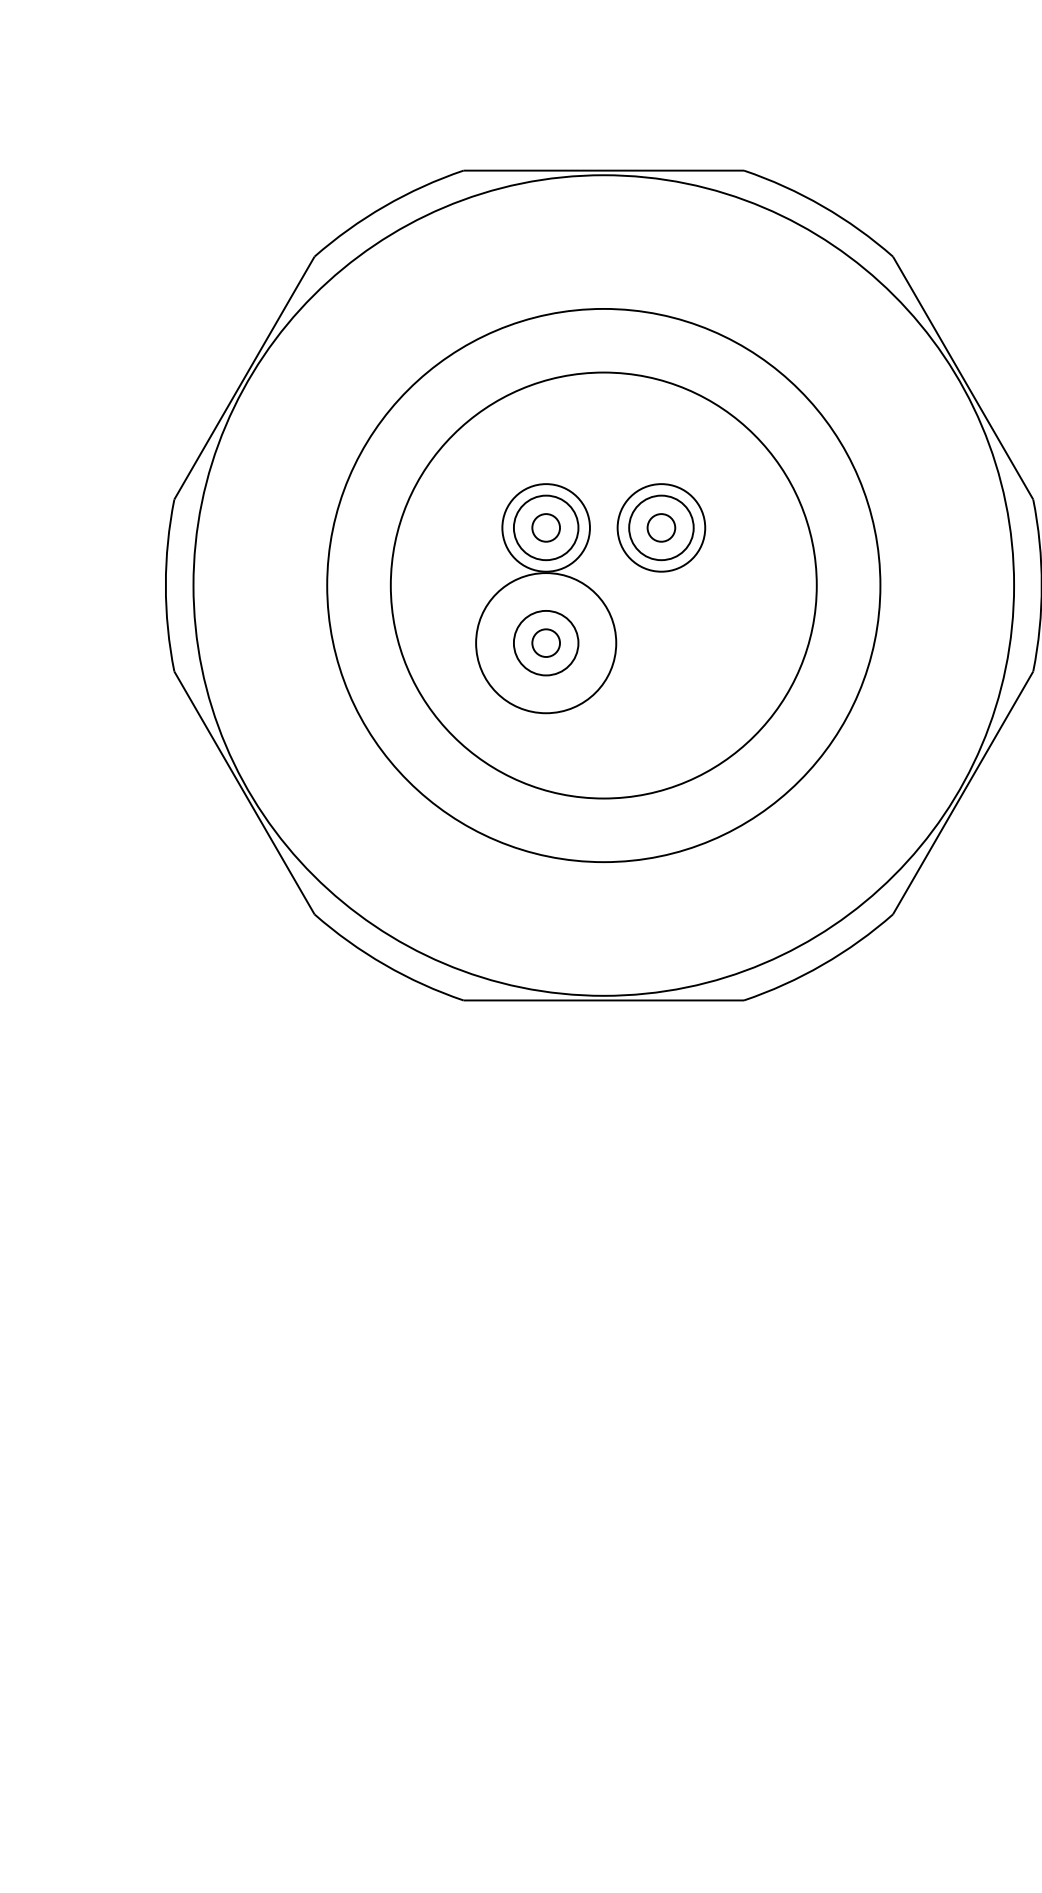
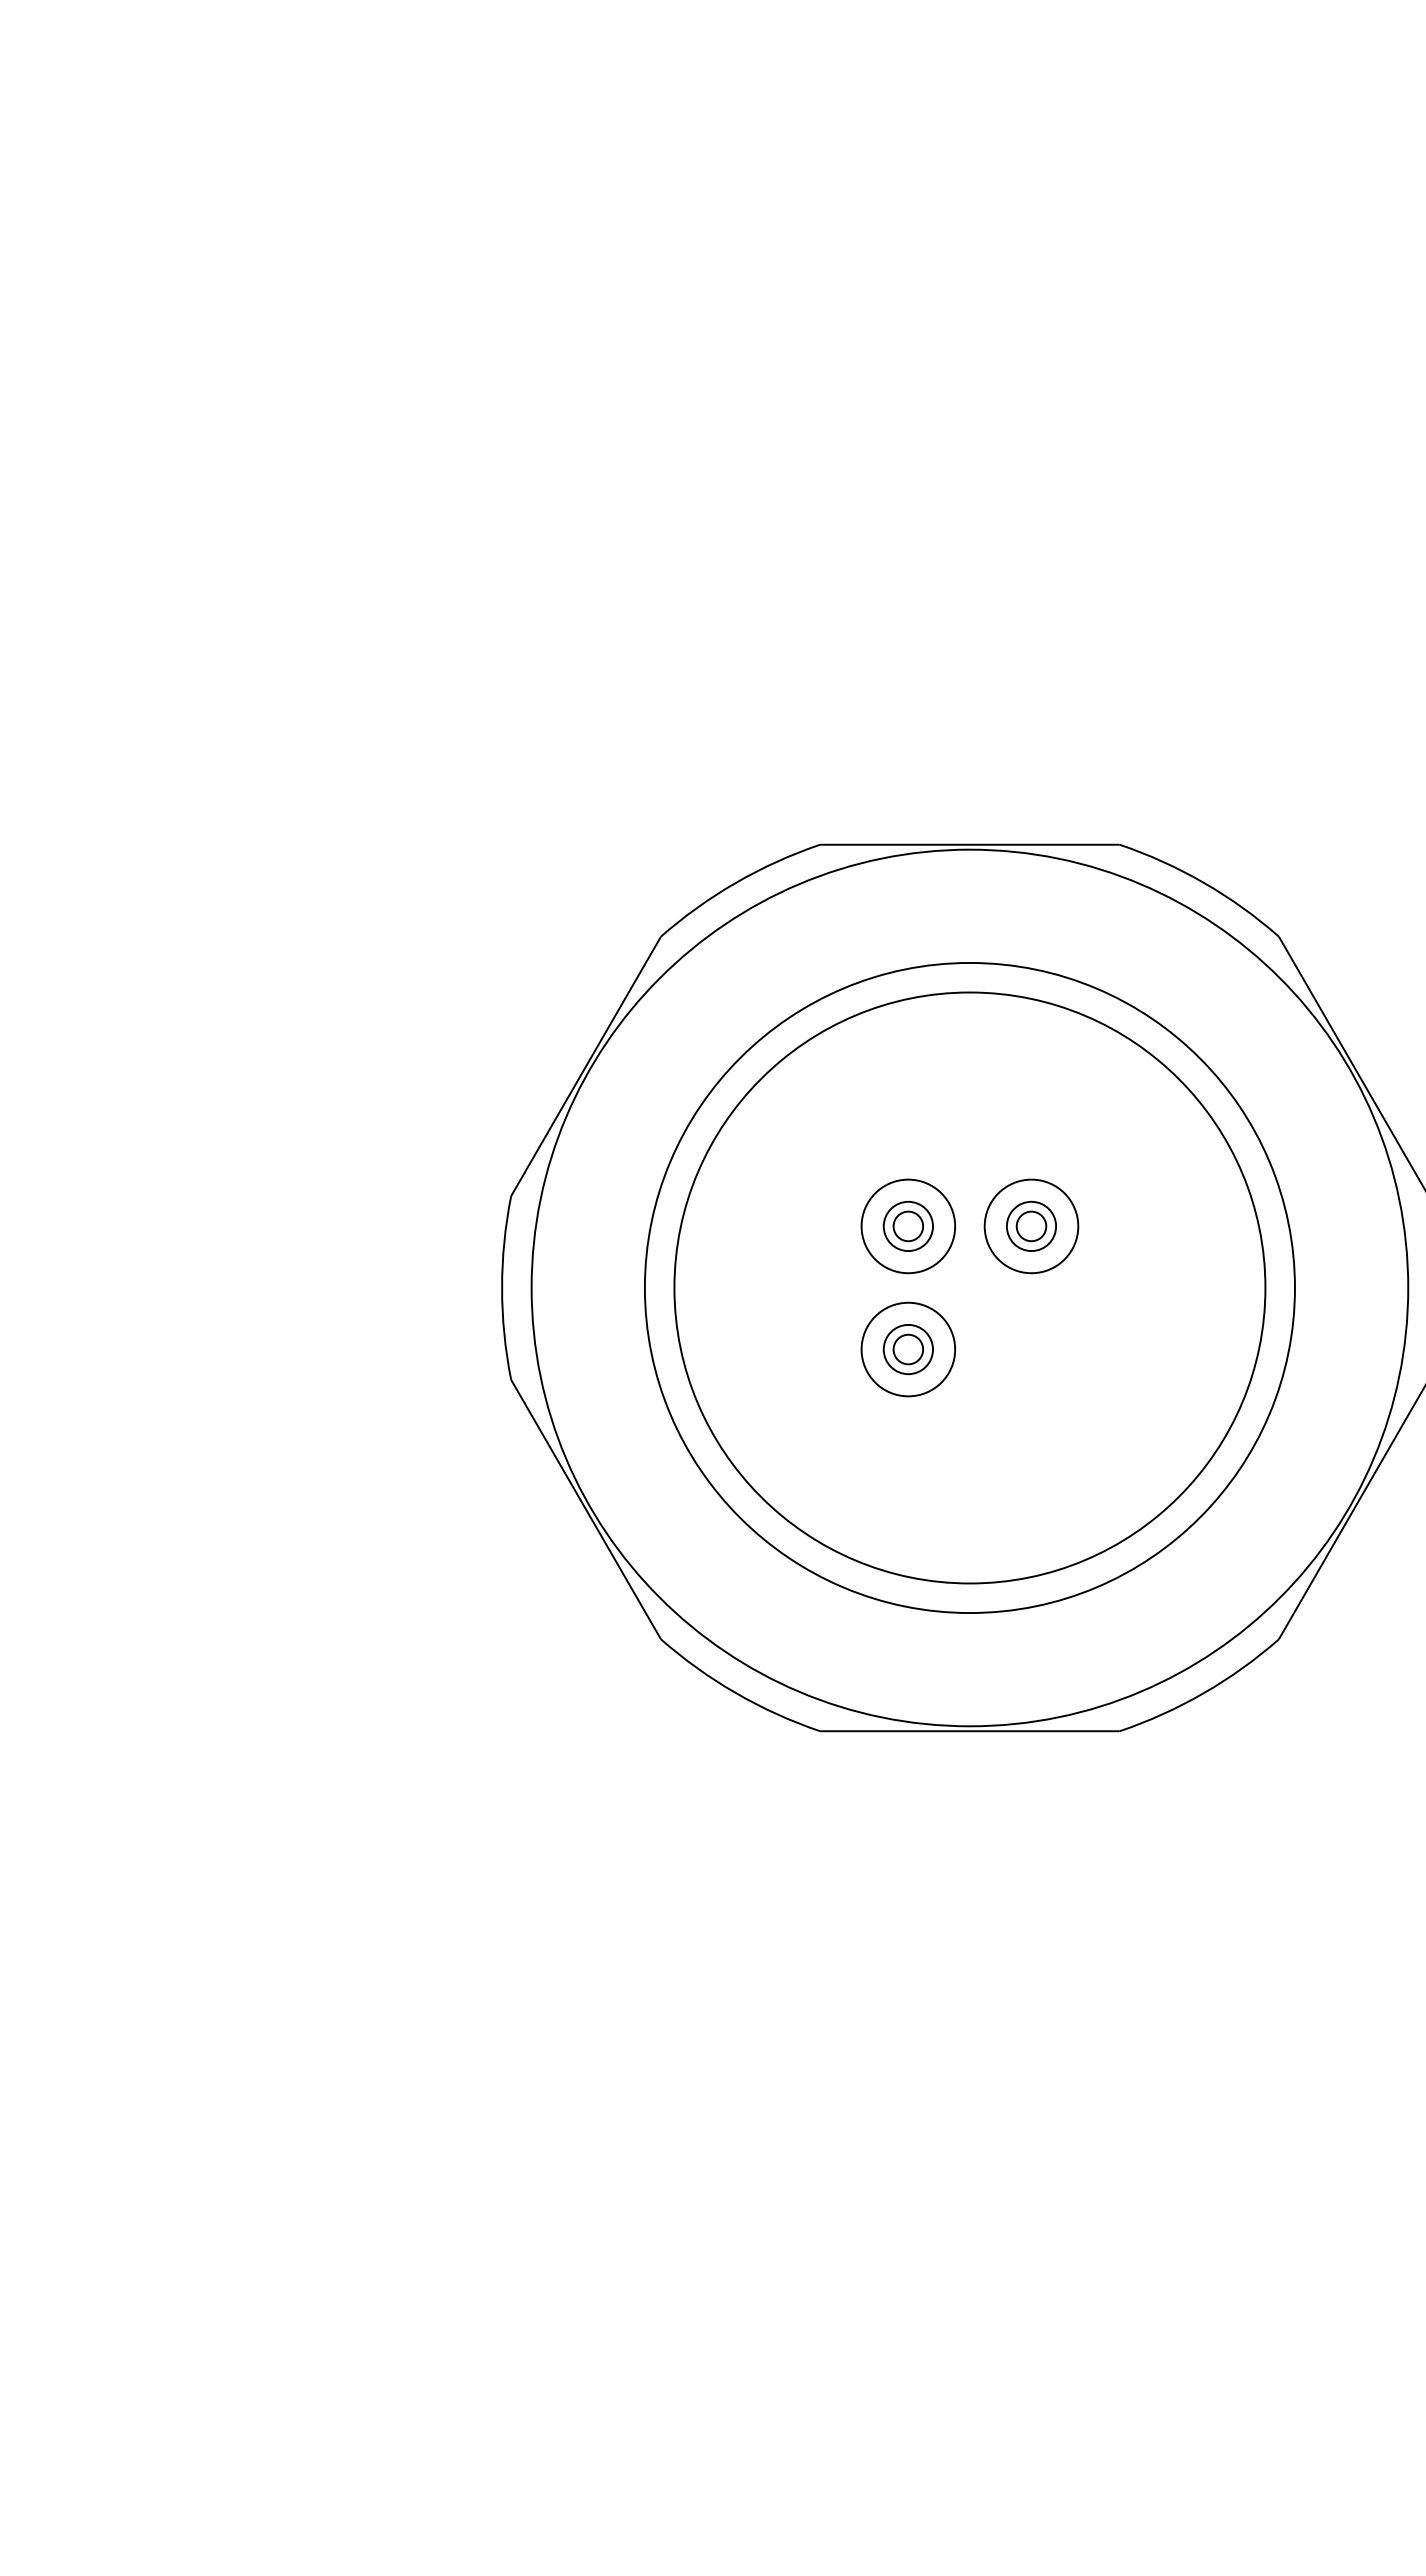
circle: (546, 527) -> (908, 1226), size x0.71
circle: (661, 527) -> (1031, 1226), size x0.71
circle: (603, 585) -> (969, 1287), size x1.43
circle: (546, 643) -> (908, 1349), size x0.62
circle: (546, 643) -> (908, 1349), size x0.71

